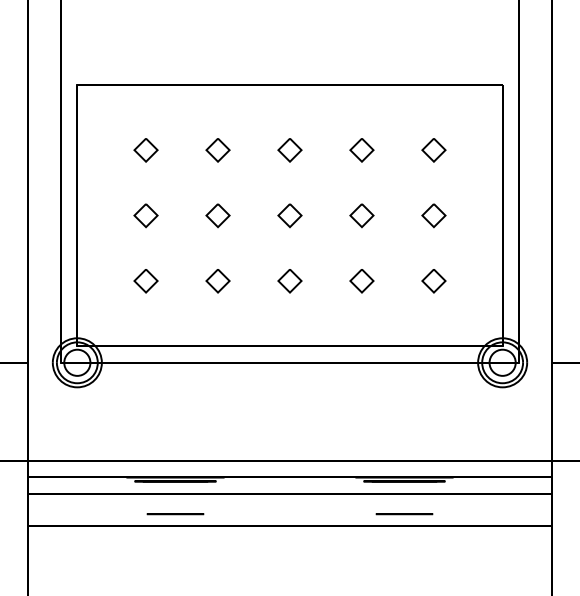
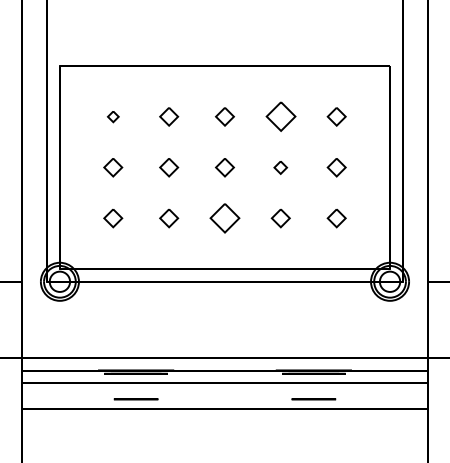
part: (146, 149) -> (113, 116), size x0.6
part: (361, 149) -> (280, 116), size x1.6
part: (361, 215) -> (280, 167), size x0.7
part: (289, 281) -> (224, 218), size x1.6

